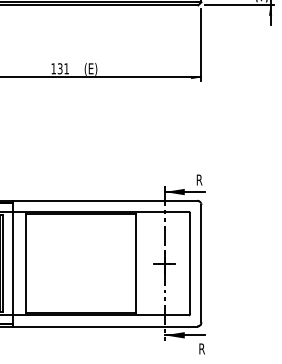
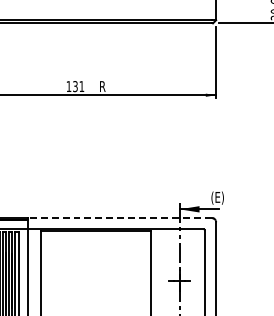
text: (90, 69) -> (105, 87), (E) -> R
text: (202, 180) -> (217, 197), R -> (E)
line: (104, 200) -> (119, 217), solid -> dashed

